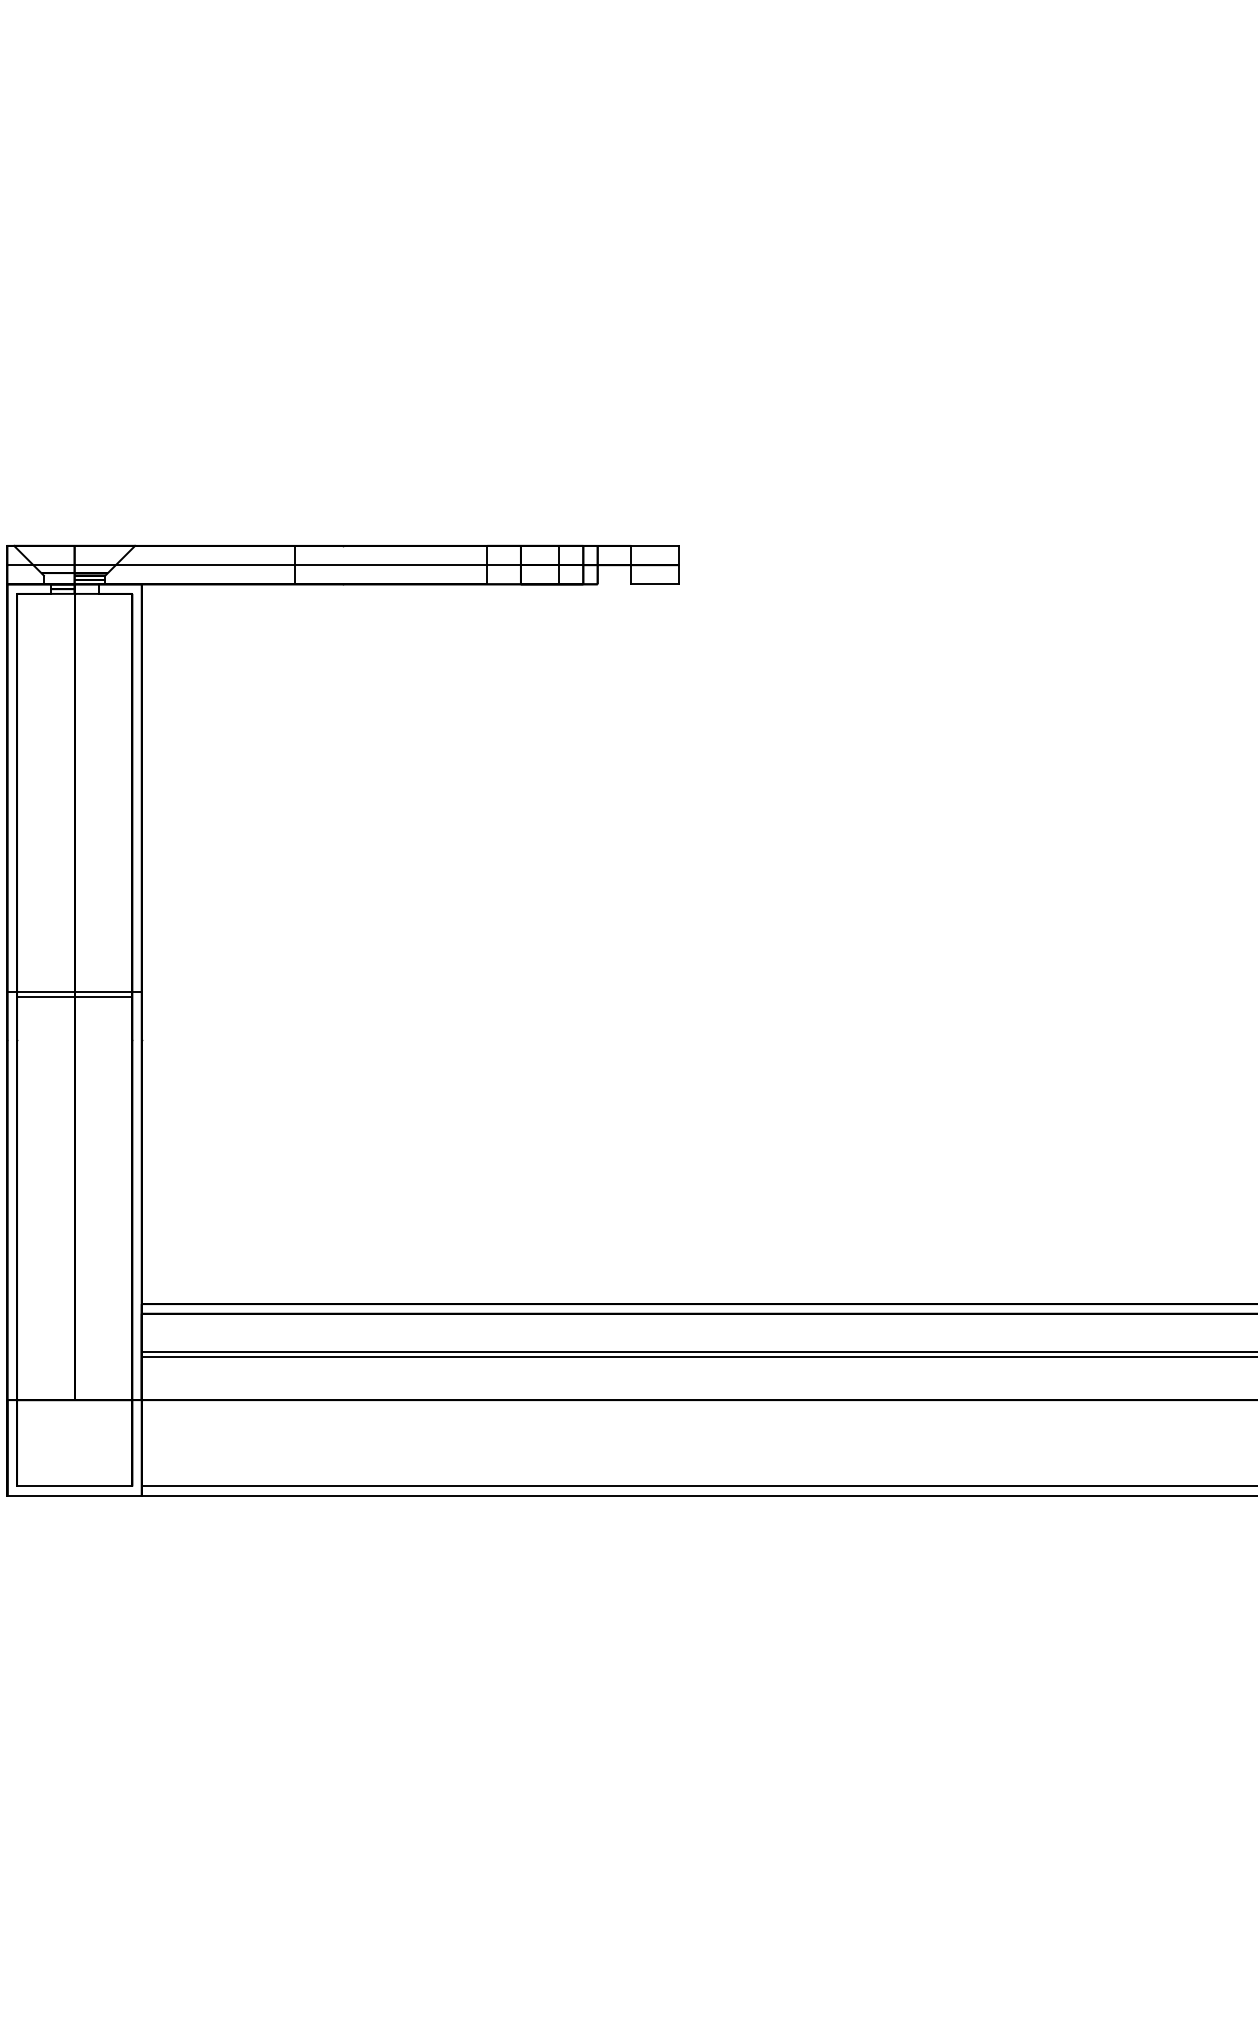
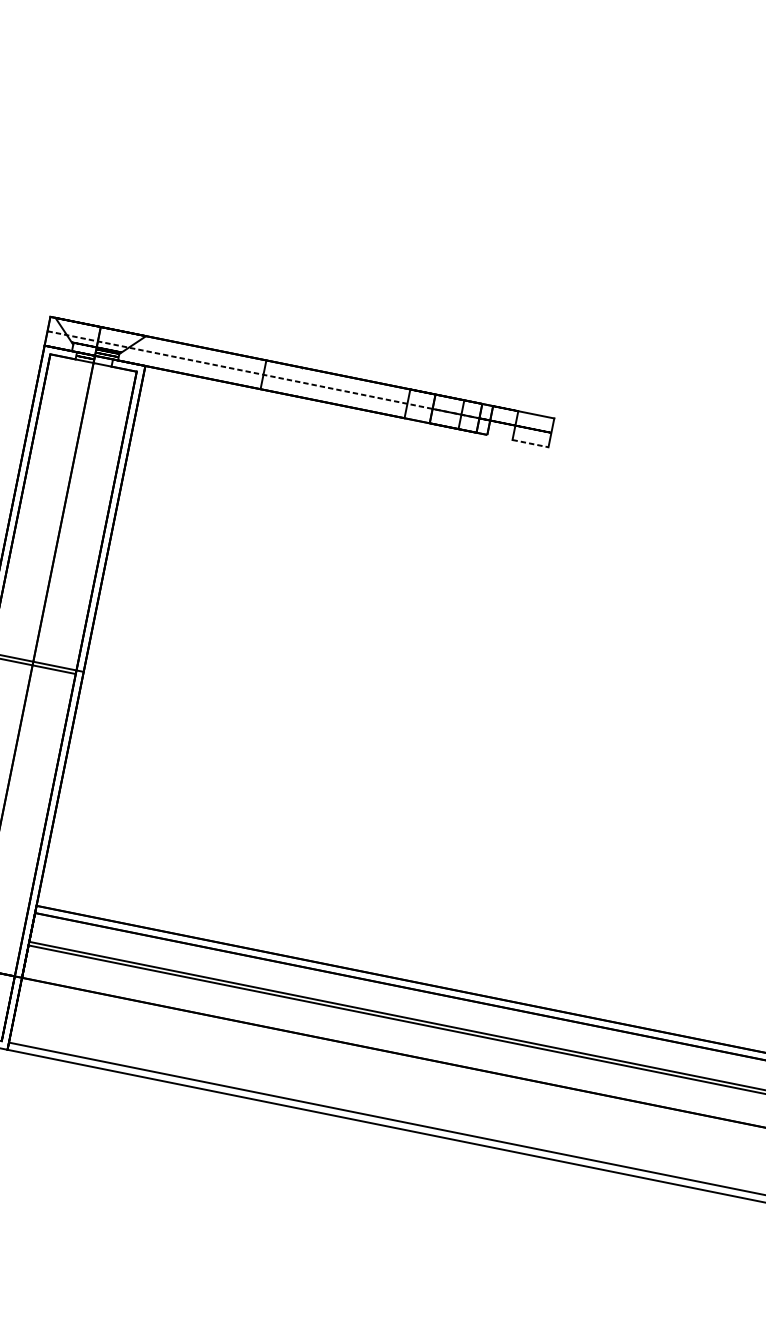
line: (295, 565) -> (263, 375), solid -> dashed
line: (655, 584) -> (530, 443), solid -> dashed

